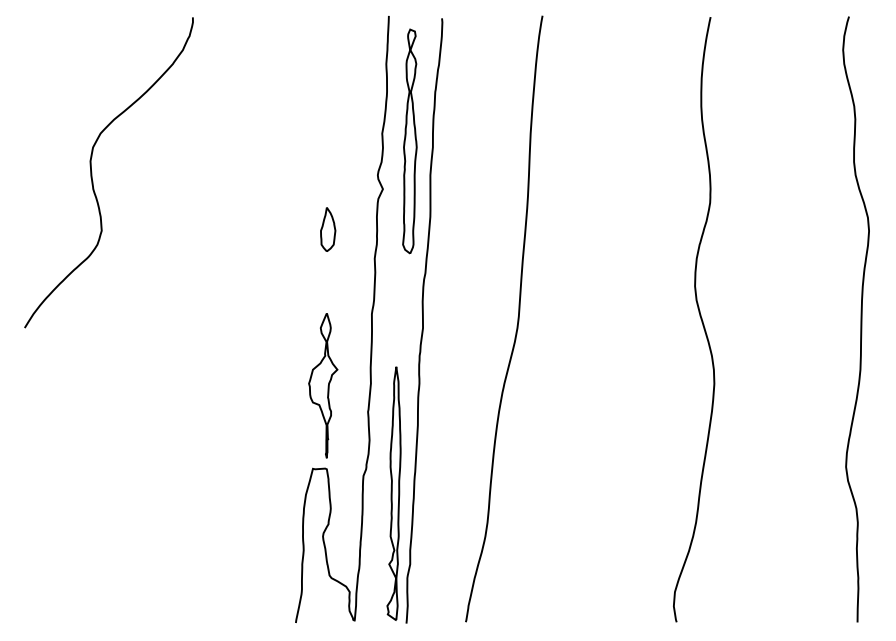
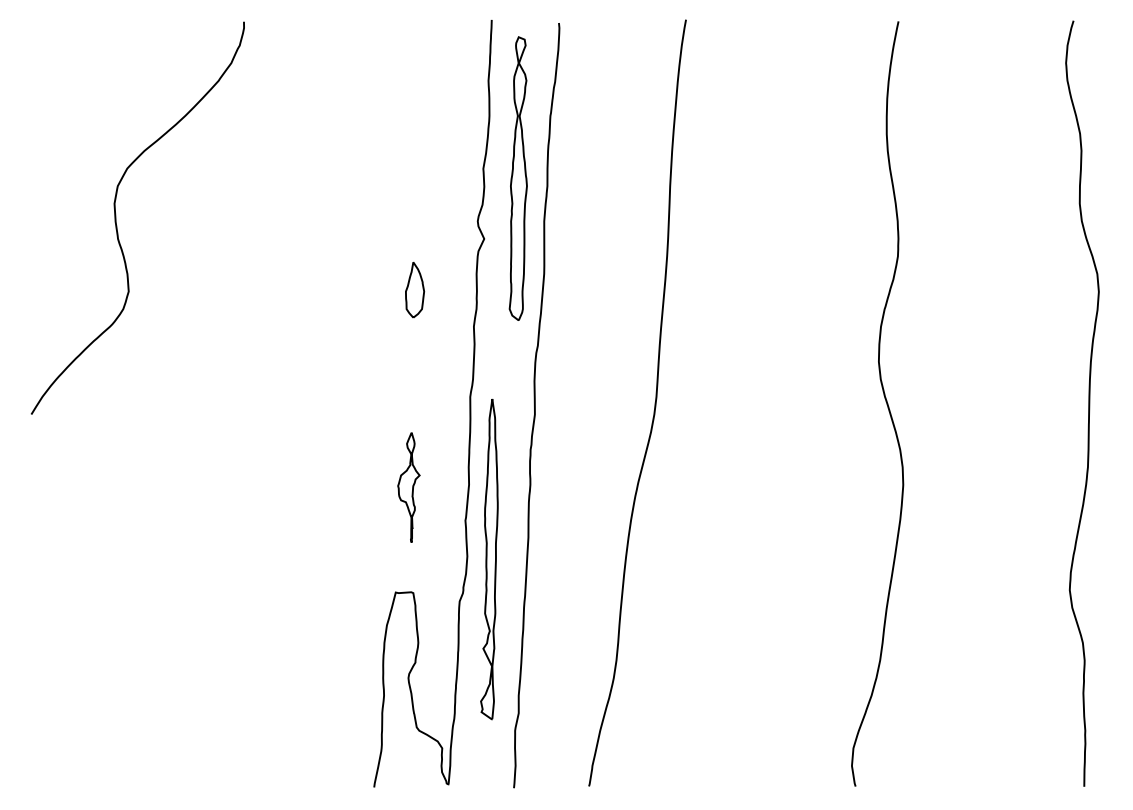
part: (323, 385) -> (409, 487), size x0.6
part: (393, 493) -> (488, 559), moved

